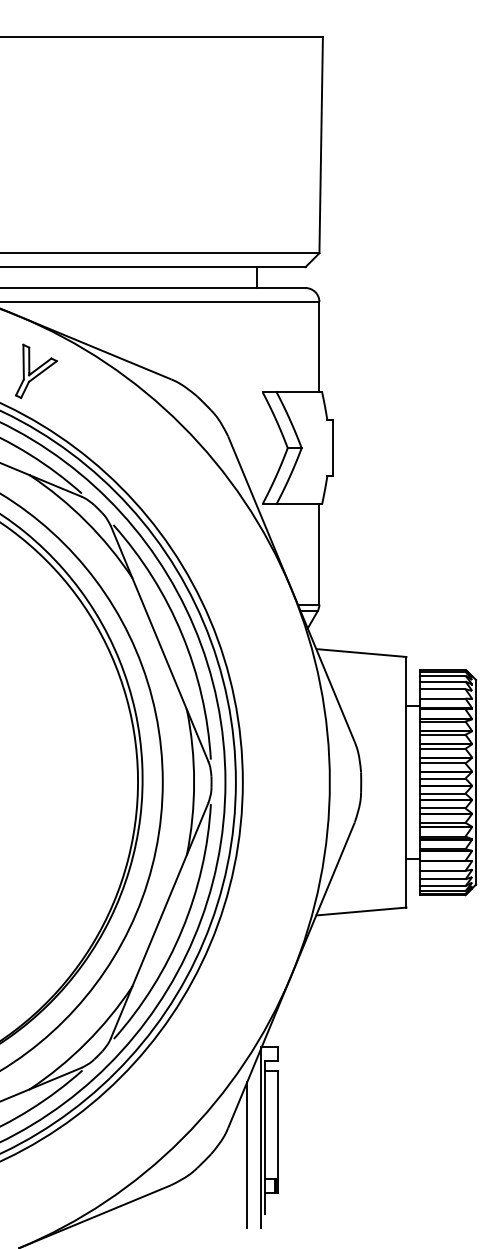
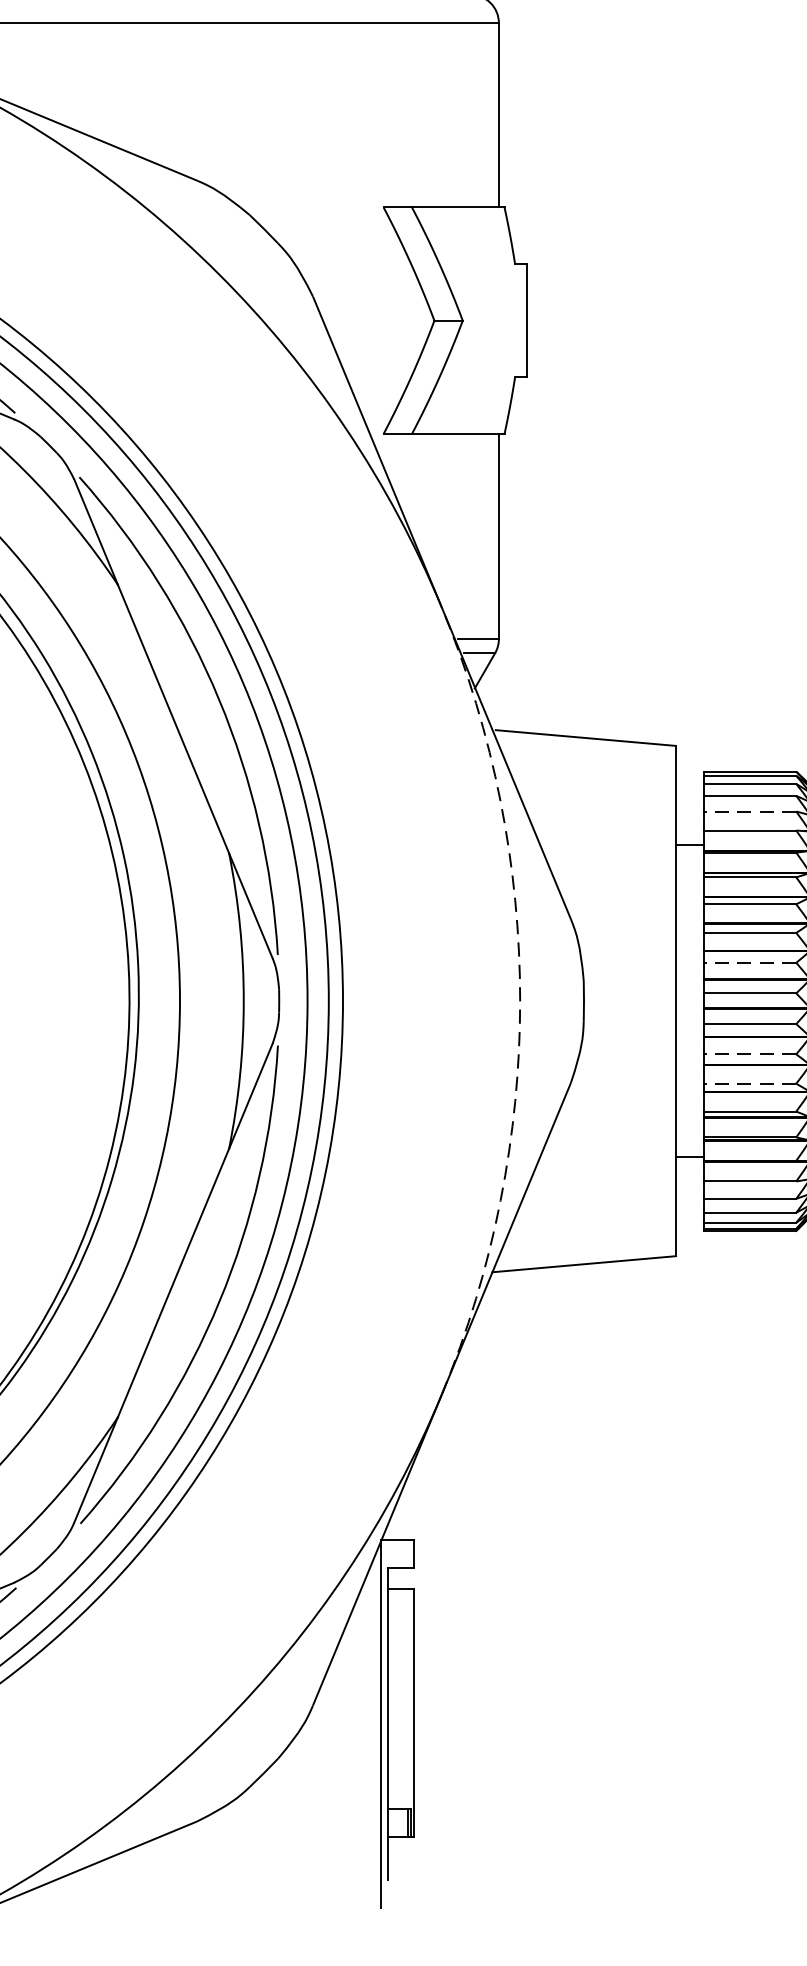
line: (442, 689) -> (749, 812), solid -> dashed
line: (442, 763) -> (749, 962), solid -> dashed
arc: (329, 782) -> (519, 1001), solid -> dashed
line: (442, 808) -> (749, 1054), solid -> dashed
line: (442, 822) -> (749, 1082), solid -> dashed
line: (247, 1154) -> (352, 1758), removed

